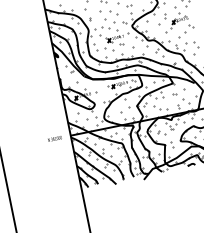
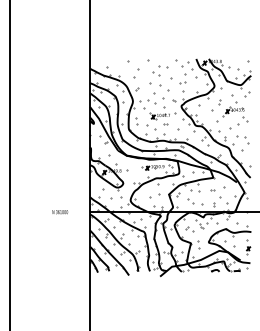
text: (55, 139) -> (60, 212), moved

